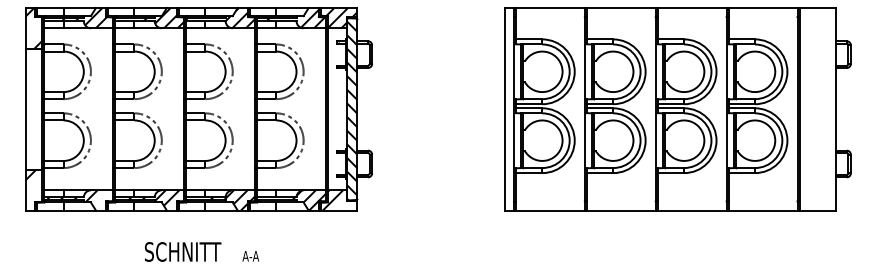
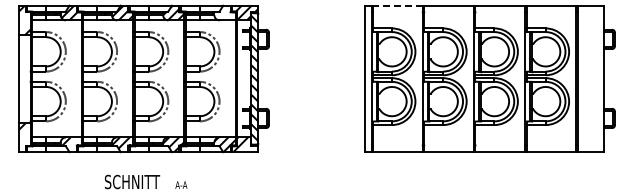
line: (549, 7) -> (397, 5), solid -> dashed
hatch: (295, 18) -> (213, 13), removed

